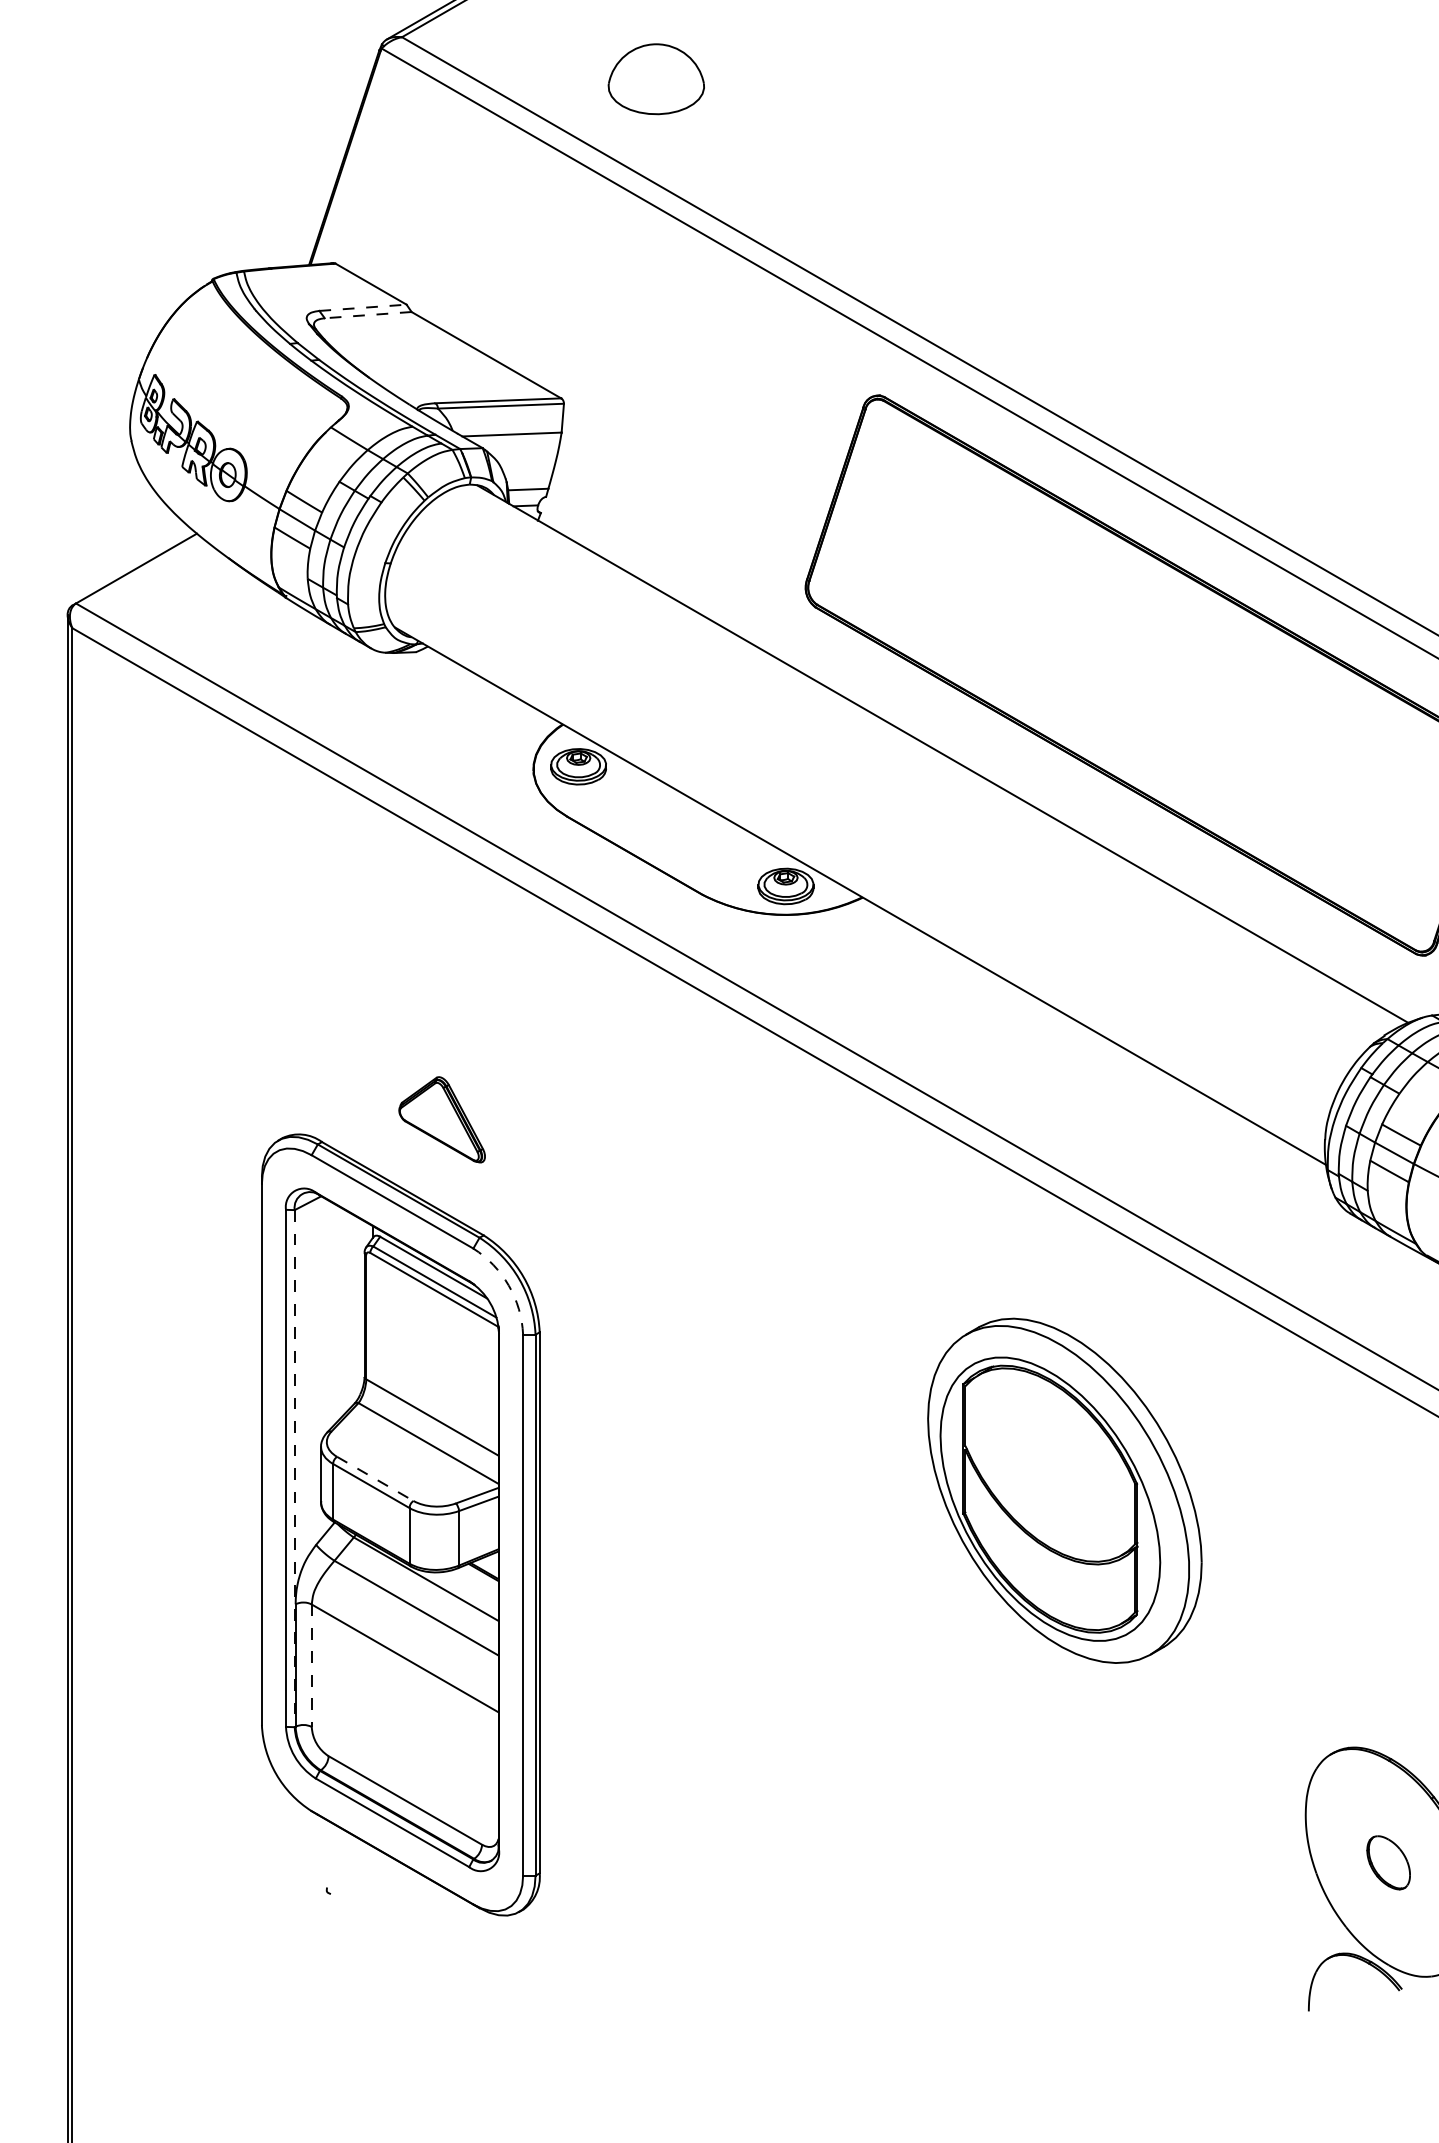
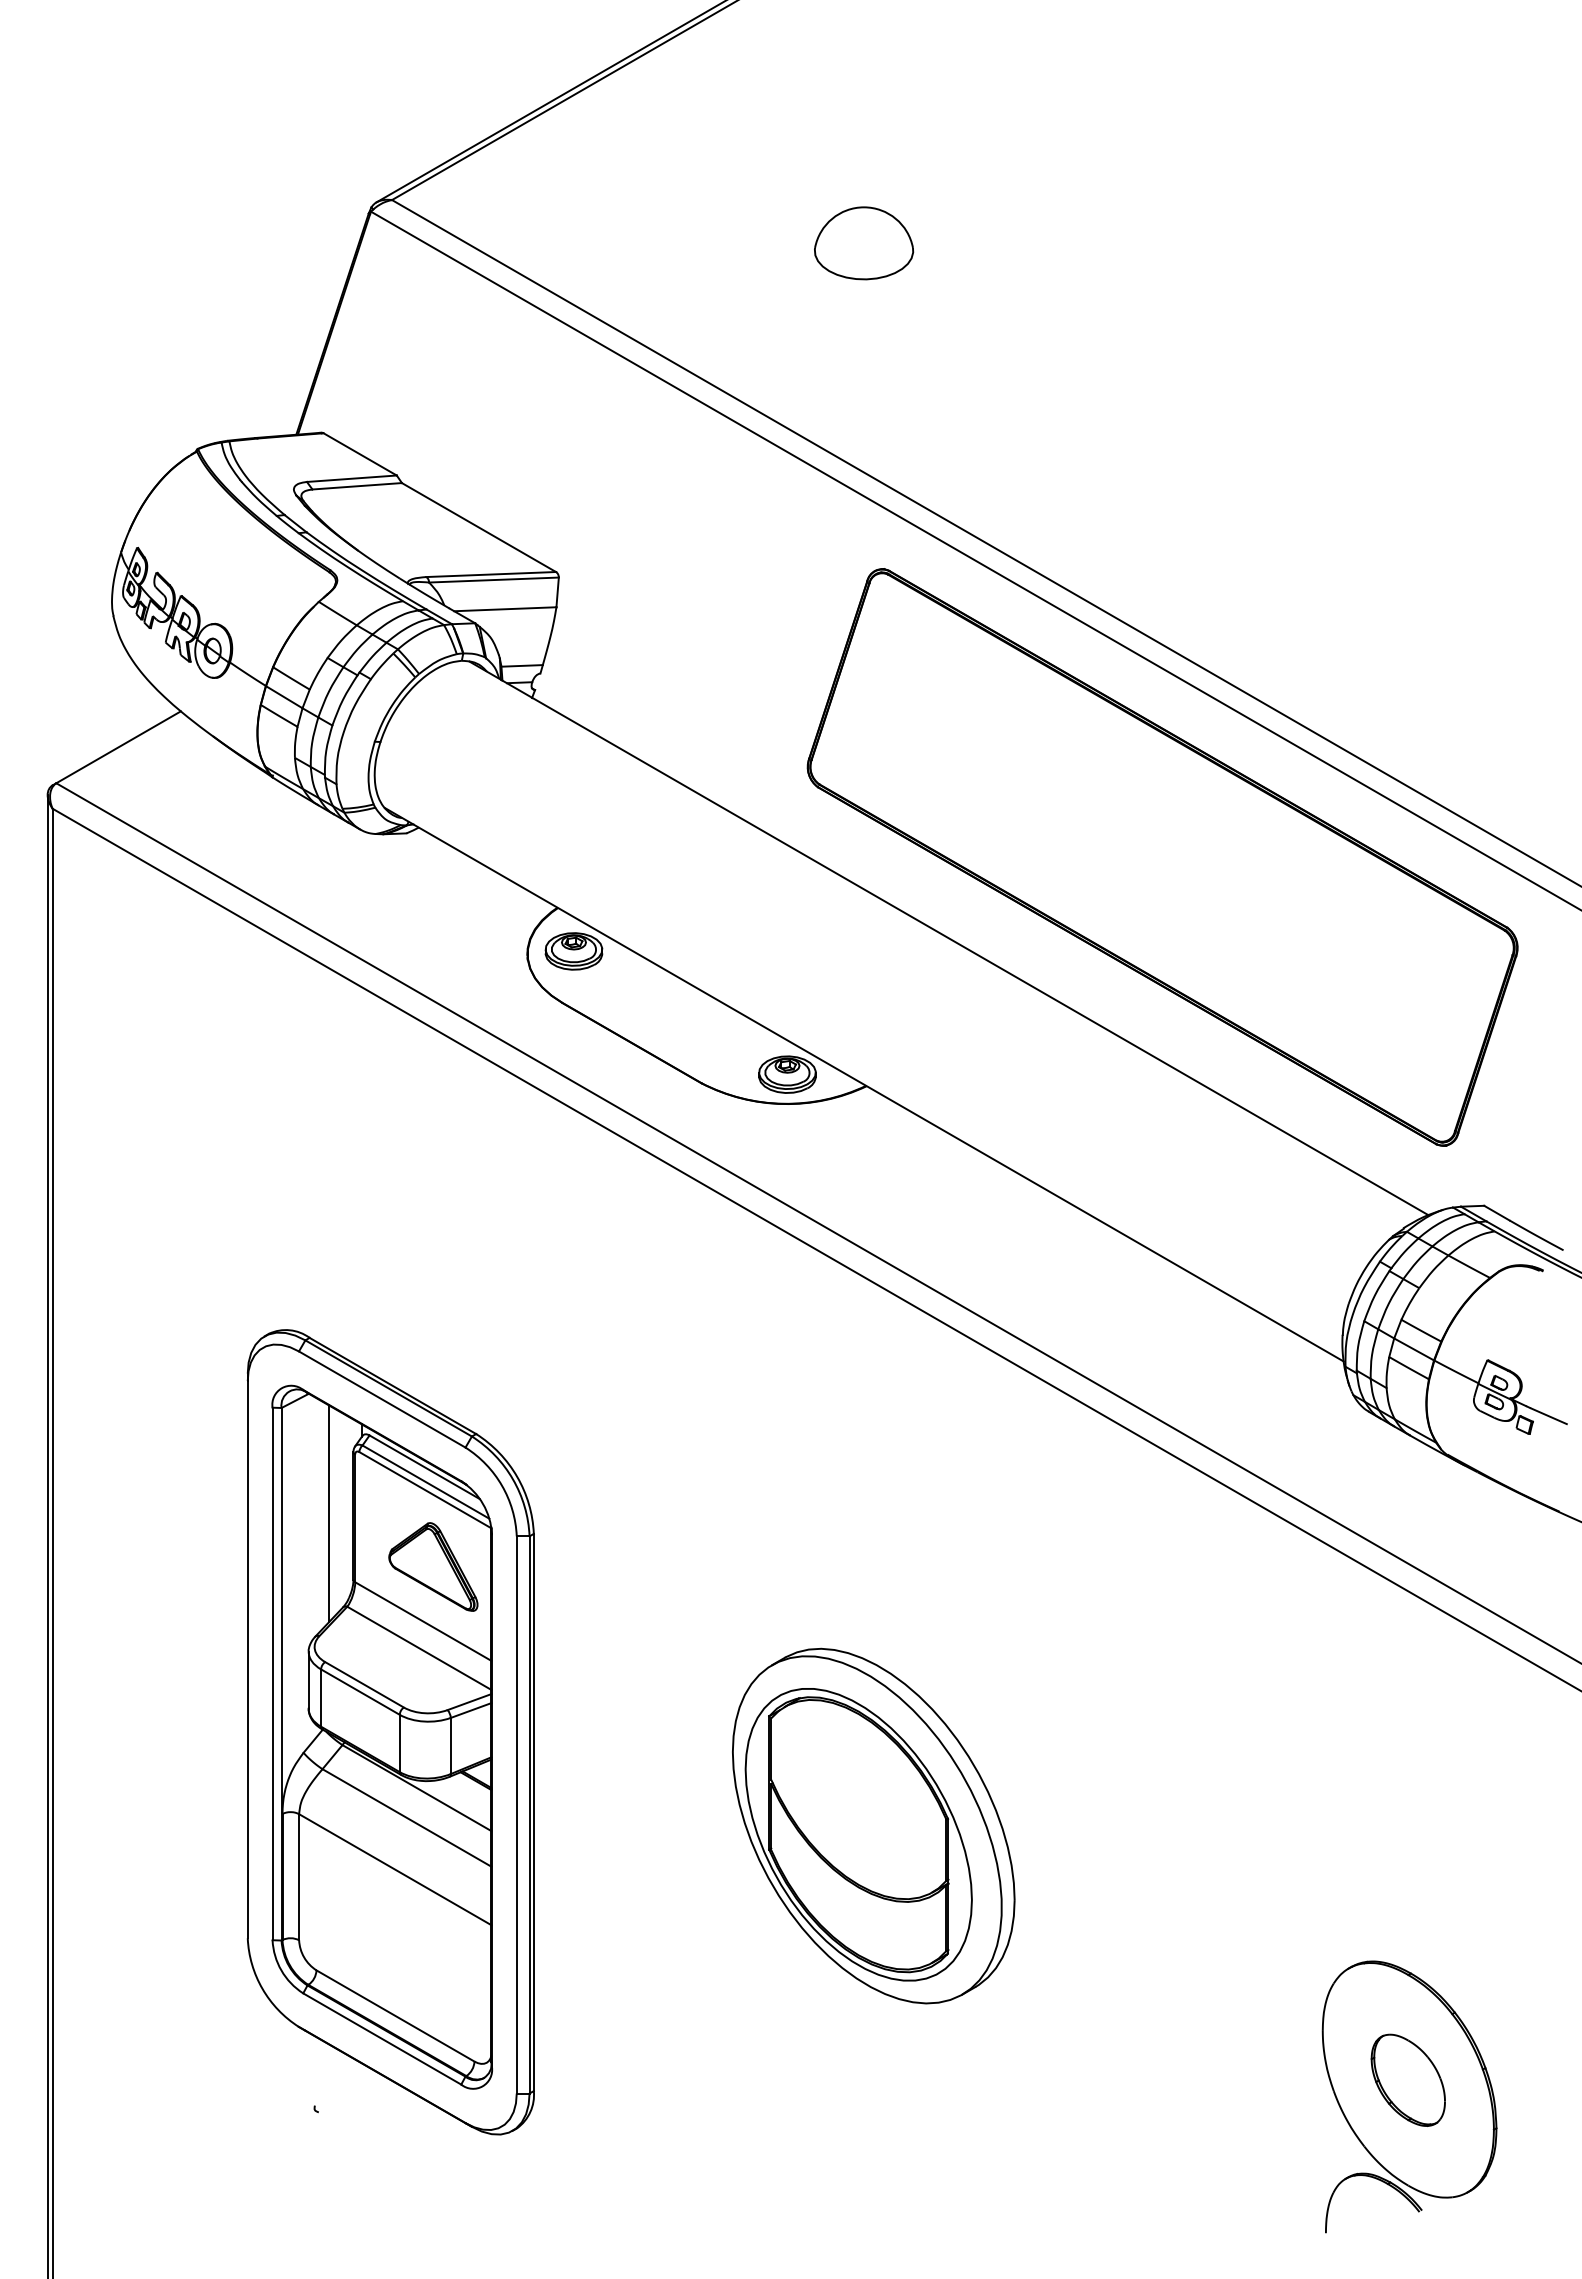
part: (656, 79) -> (864, 243), moved
line: (363, 307) -> (352, 478), dashed -> solid
line: (368, 315) -> (357, 486), dashed -> solid
part: (442, 1119) -> (433, 1566), moved
arc: (509, 1285) -> (502, 1485), dashed -> solid
line: (340, 1312) -> (328, 1513), added
line: (294, 1468) -> (281, 1674), dashed -> solid
line: (376, 1479) -> (365, 1685), dashed -> solid
part: (1064, 1490) -> (873, 1825), moved
line: (312, 1666) -> (299, 1877), dashed -> solid
part: (1388, 1862) -> (1407, 2079), size x1.67

